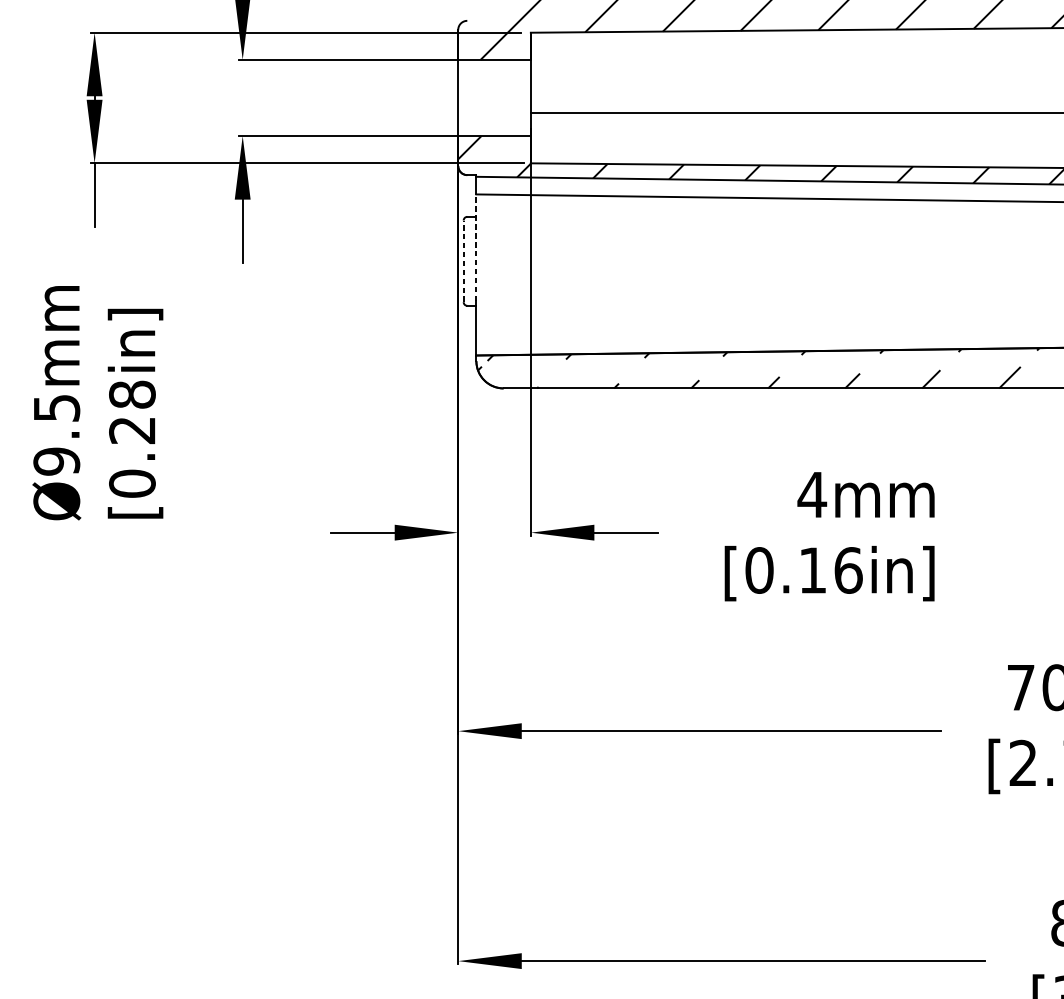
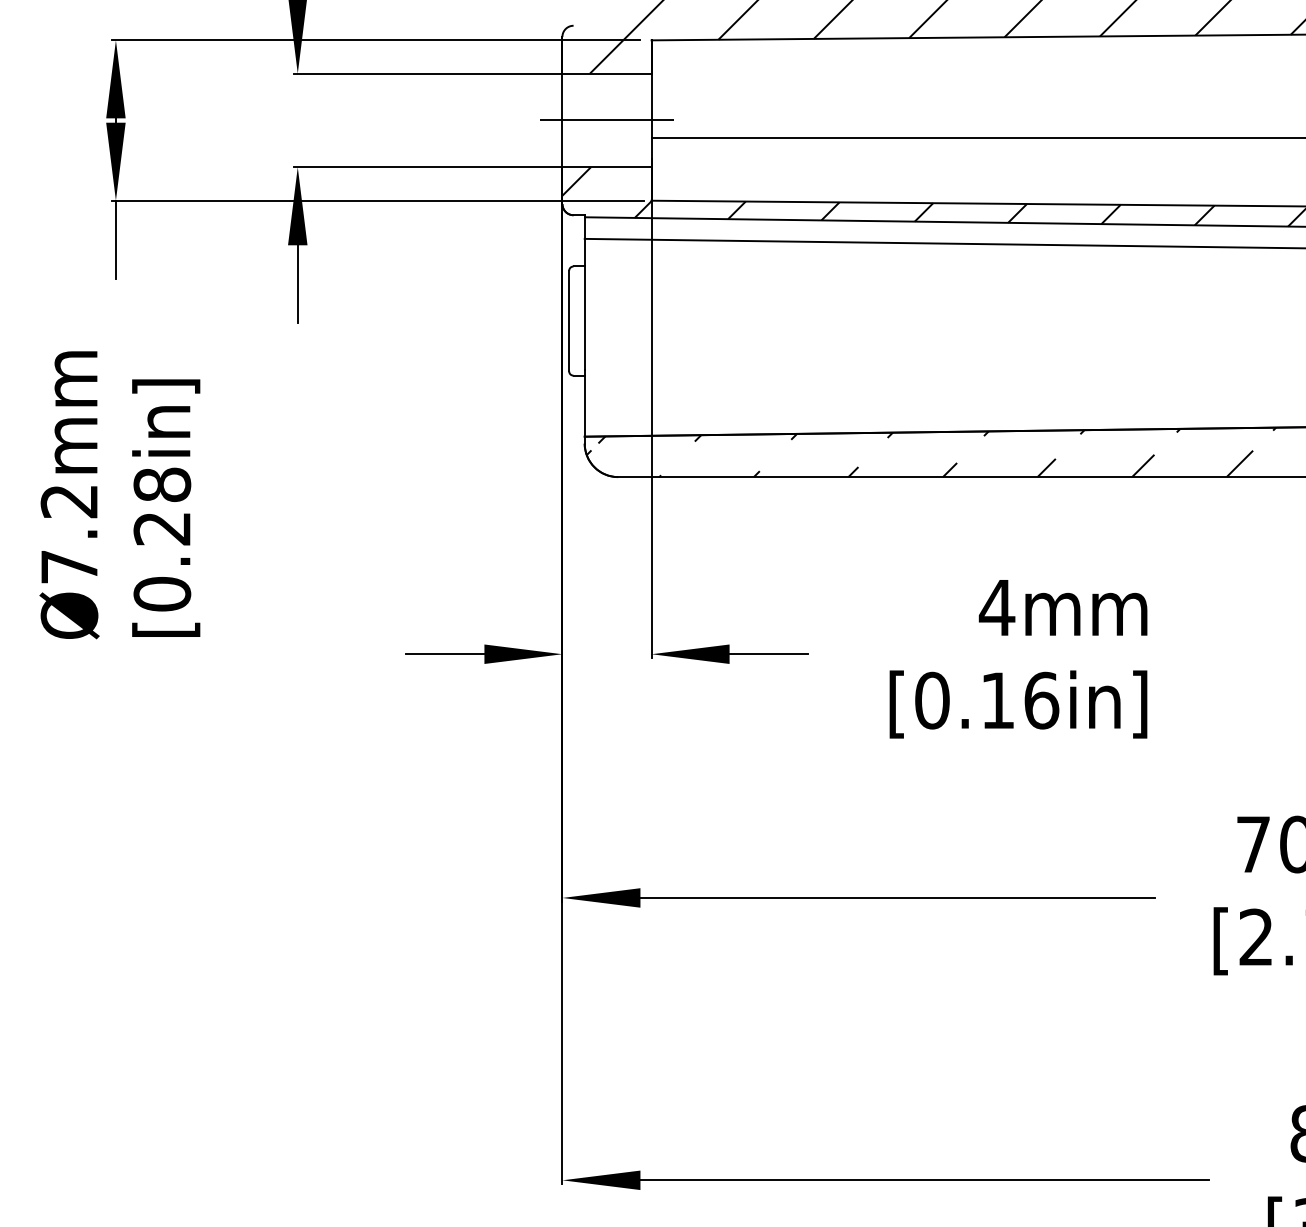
line: (494, 98) -> (606, 120), added
line: (476, 247) -> (584, 304), dashed -> solid
line: (463, 260) -> (569, 320), dashed -> solid
text: (56, 435) -> (69, 534), Ø9.5mm -> Ø7.2mm

